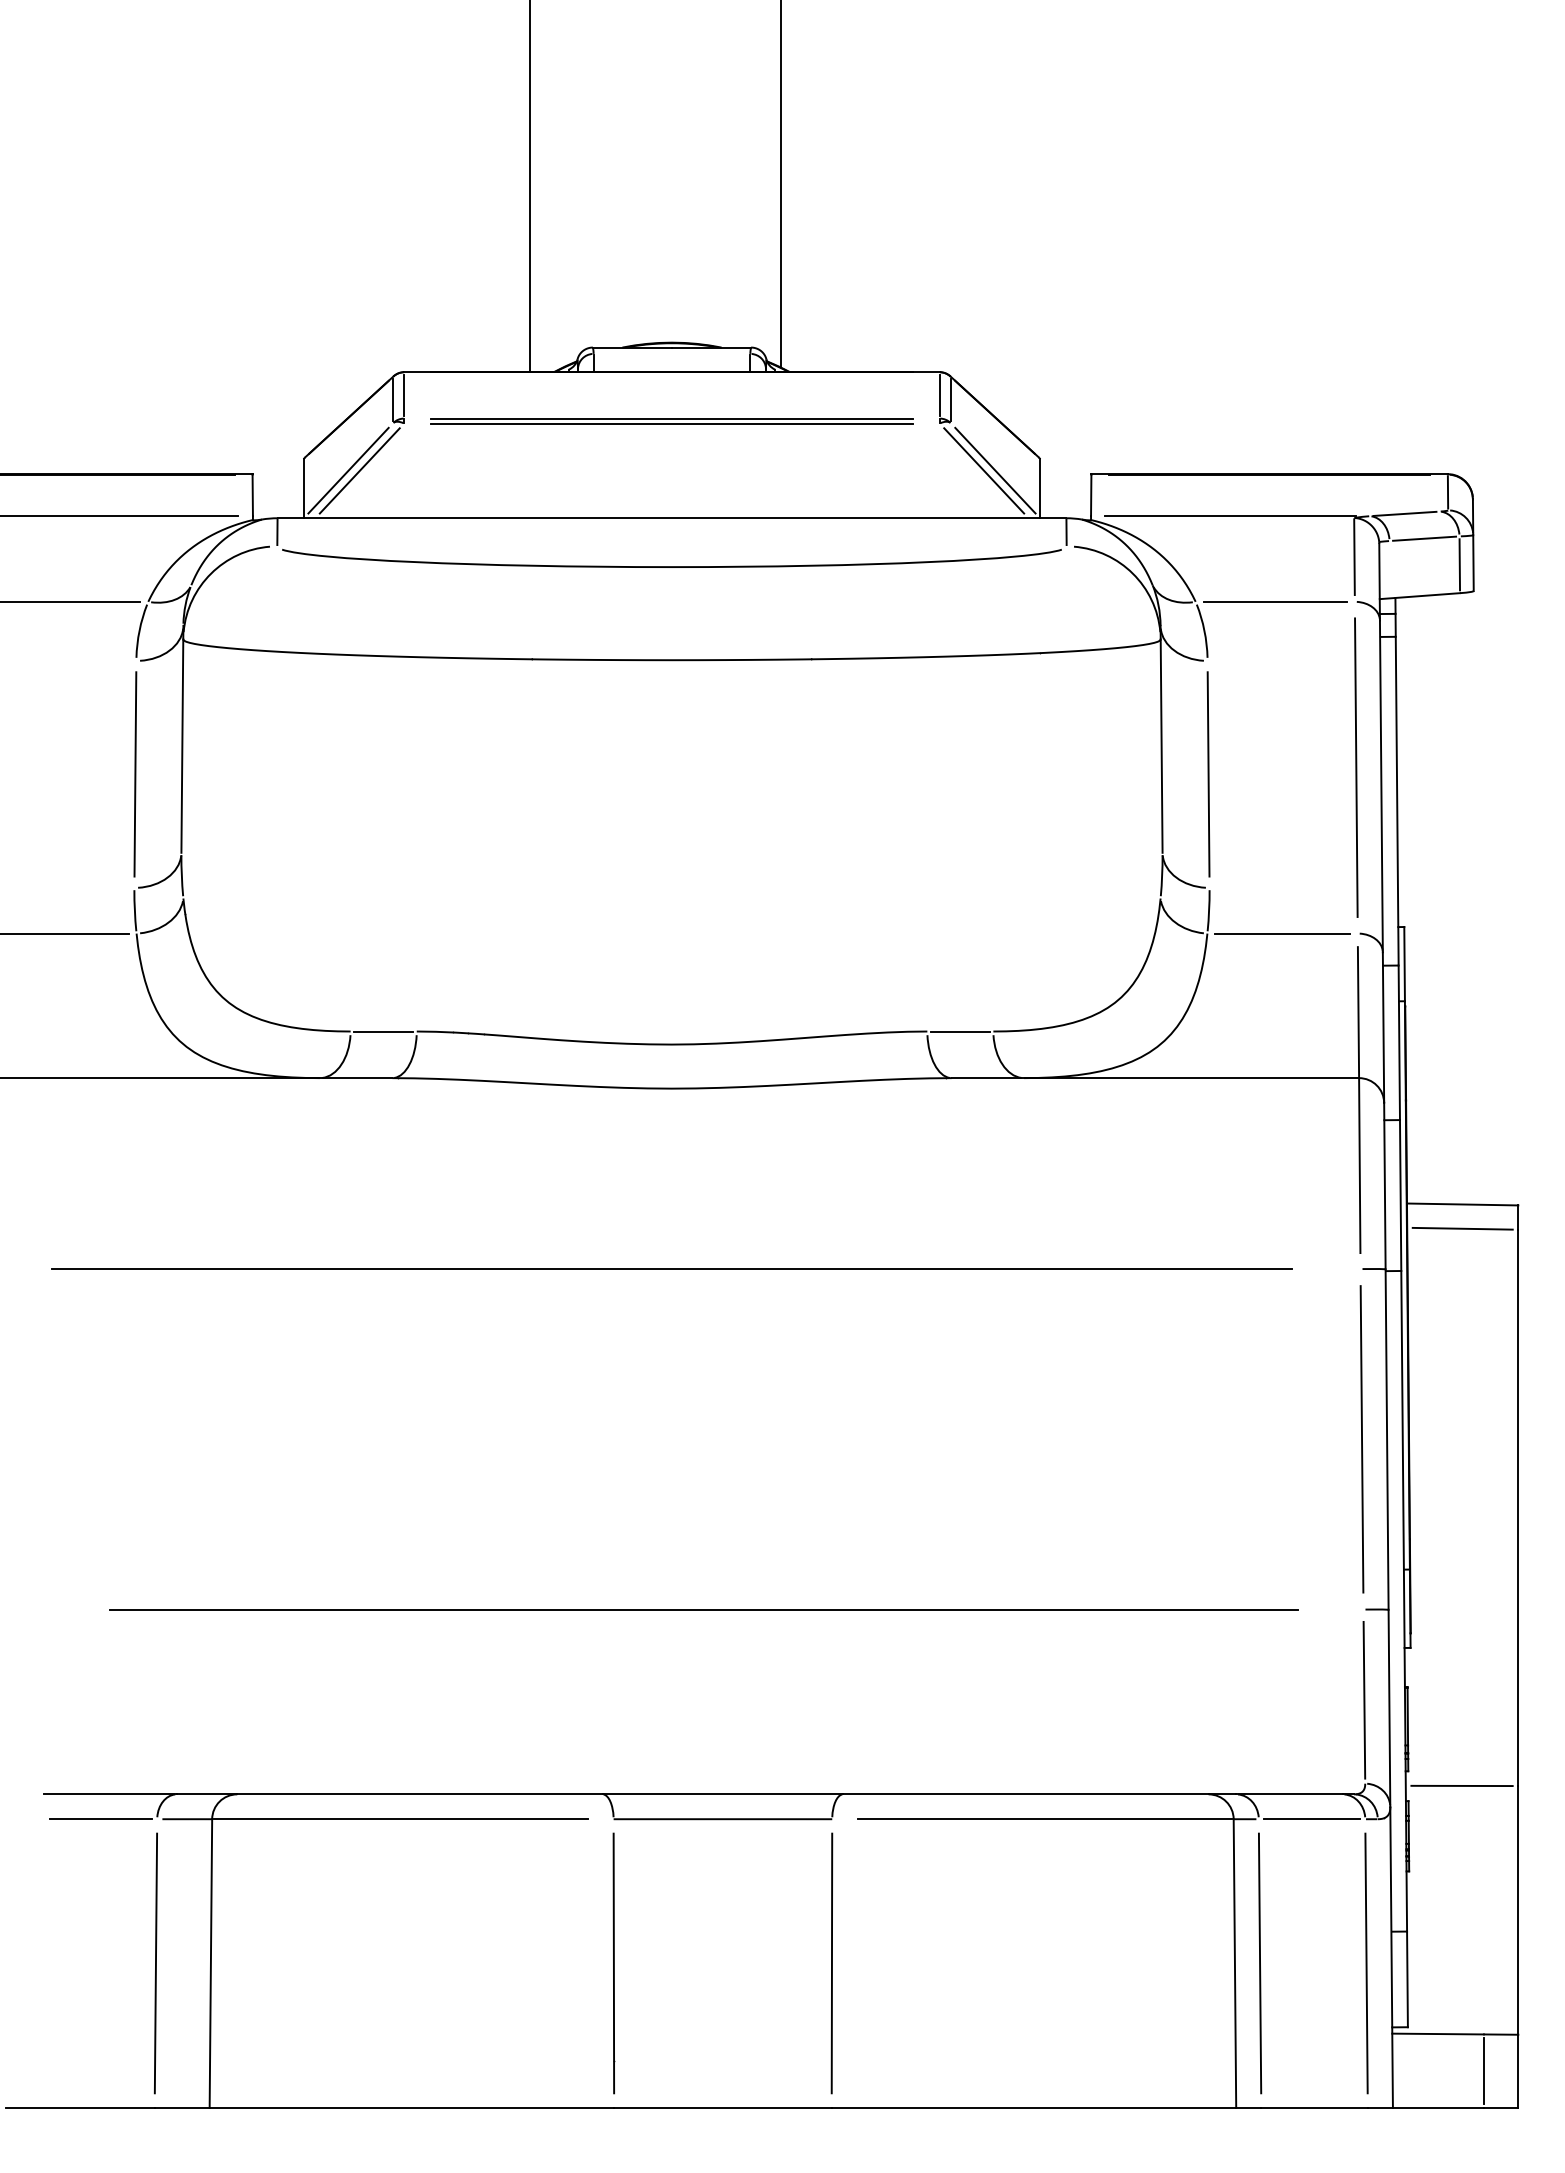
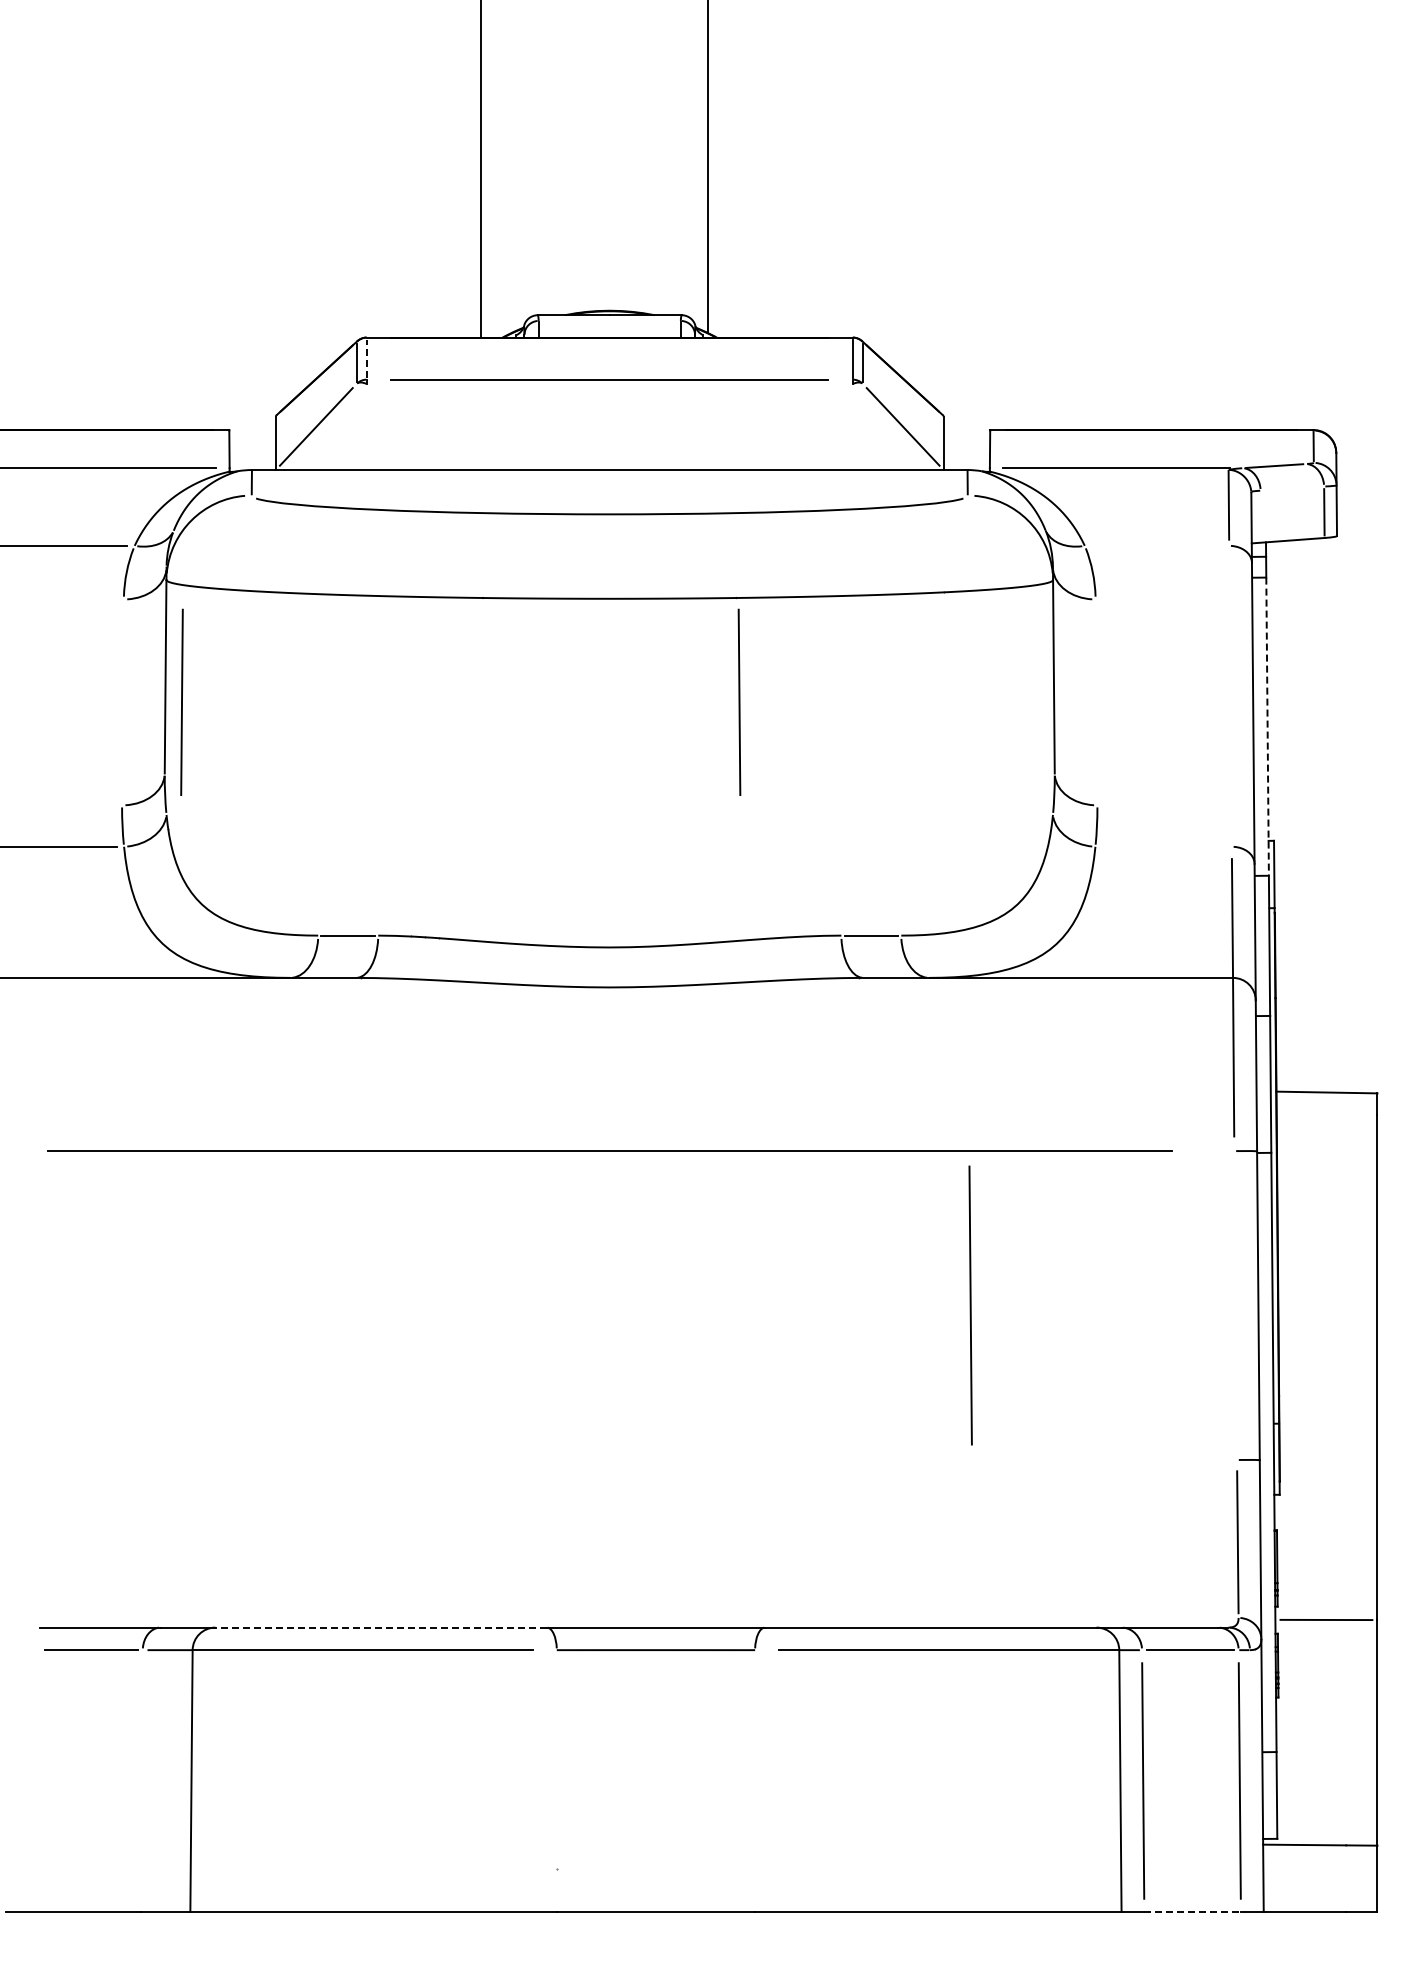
line: (403, 395) -> (366, 358), solid -> dashed
line: (671, 423) -> (609, 384), removed
line: (359, 470) -> (326, 426), removed
line: (983, 470) -> (892, 426), removed
line: (1423, 538) -> (1291, 488), removed
line: (1274, 601) -> (1156, 545), removed
line: (1356, 767) -> (1230, 696), removed
line: (134, 773) -> (181, 701), moved
line: (1208, 773) -> (739, 701), moved
line: (1397, 802) -> (1267, 727), solid -> dashed
line: (1282, 933) -> (1163, 846), removed
line: (1462, 1228) -> (1326, 1114), removed
line: (1361, 1439) -> (970, 1305), moved
line: (703, 1609) -> (638, 1459), removed
line: (420, 1794) -> (381, 1627), solid -> dashed
line: (155, 1962) -> (141, 1780), removed
line: (613, 1962) -> (556, 1780), removed
line: (831, 1962) -> (754, 1780), removed
line: (1484, 2070) -> (1346, 1878), removed
line: (1315, 2107) -> (1193, 1911), solid -> dashed

